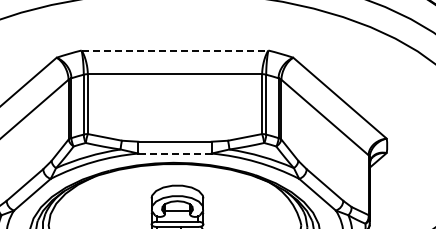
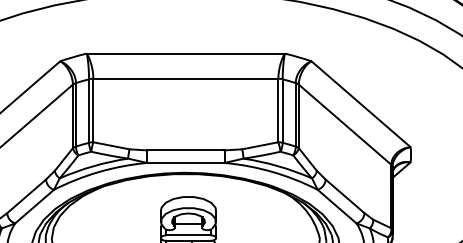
line: (175, 50) -> (186, 53), dashed -> solid
line: (175, 153) -> (186, 162), dashed -> solid

